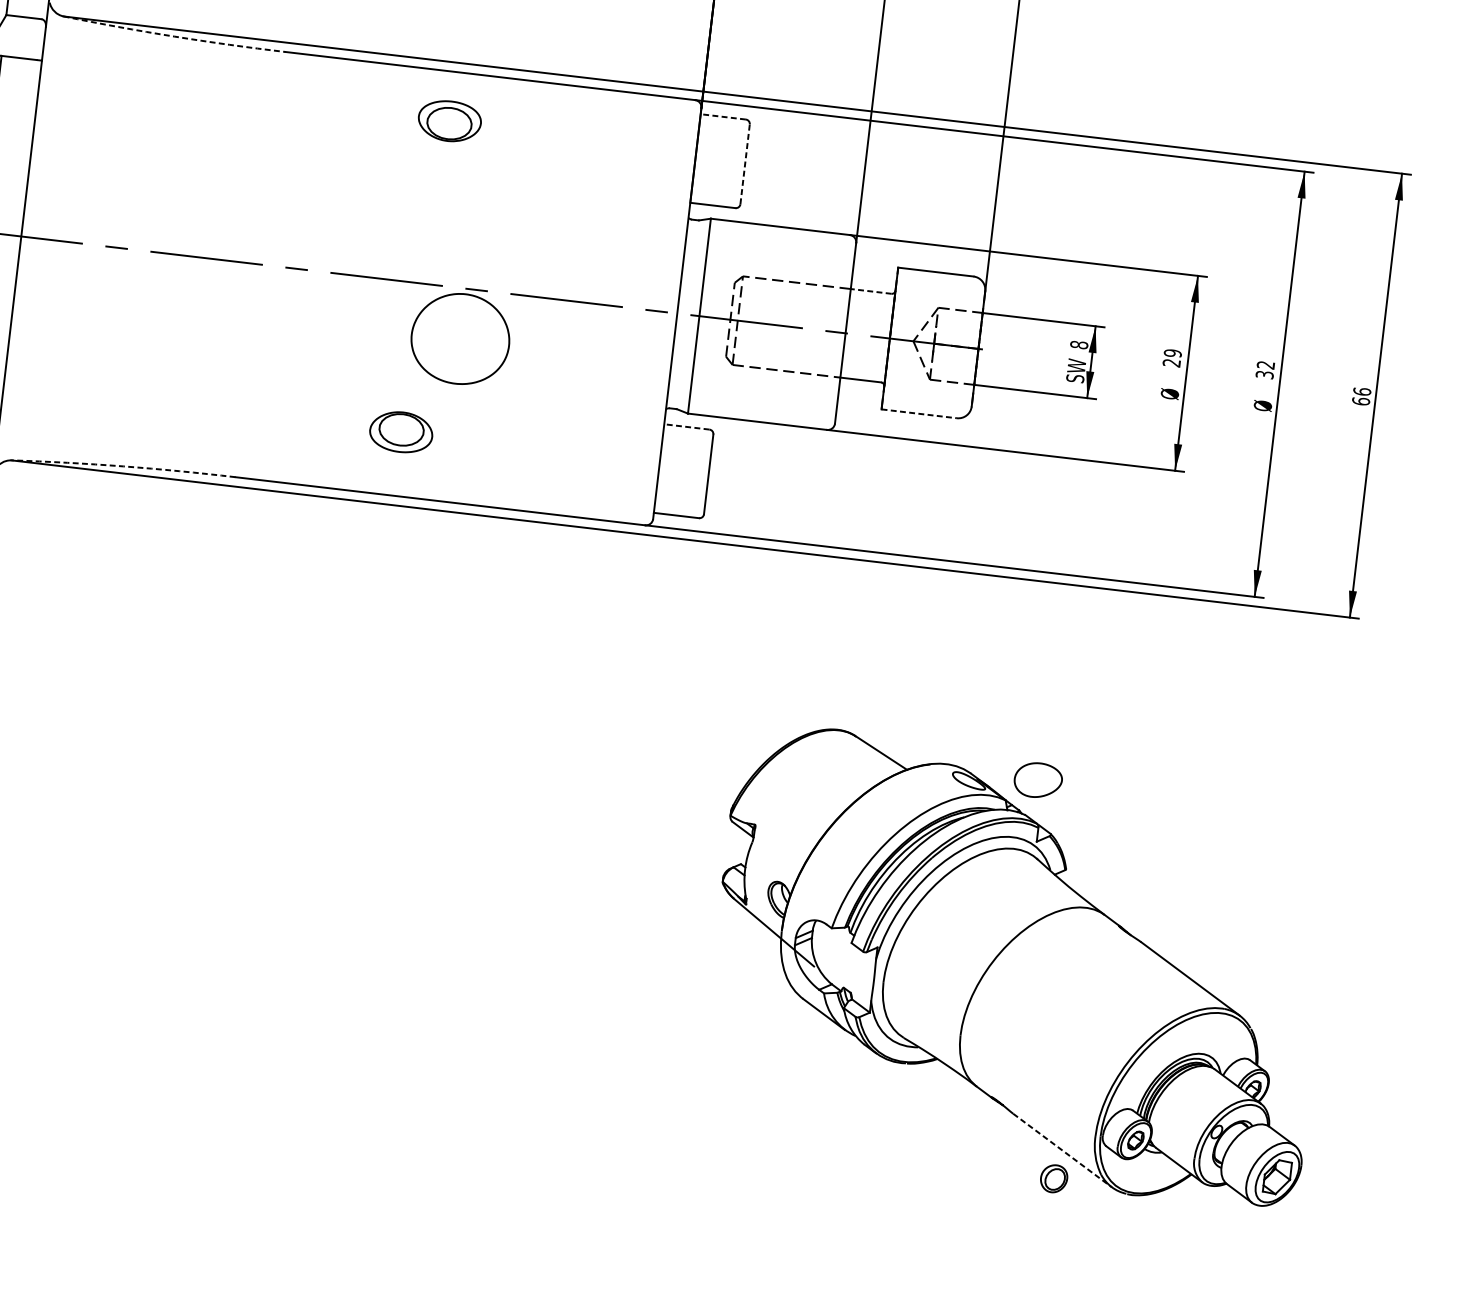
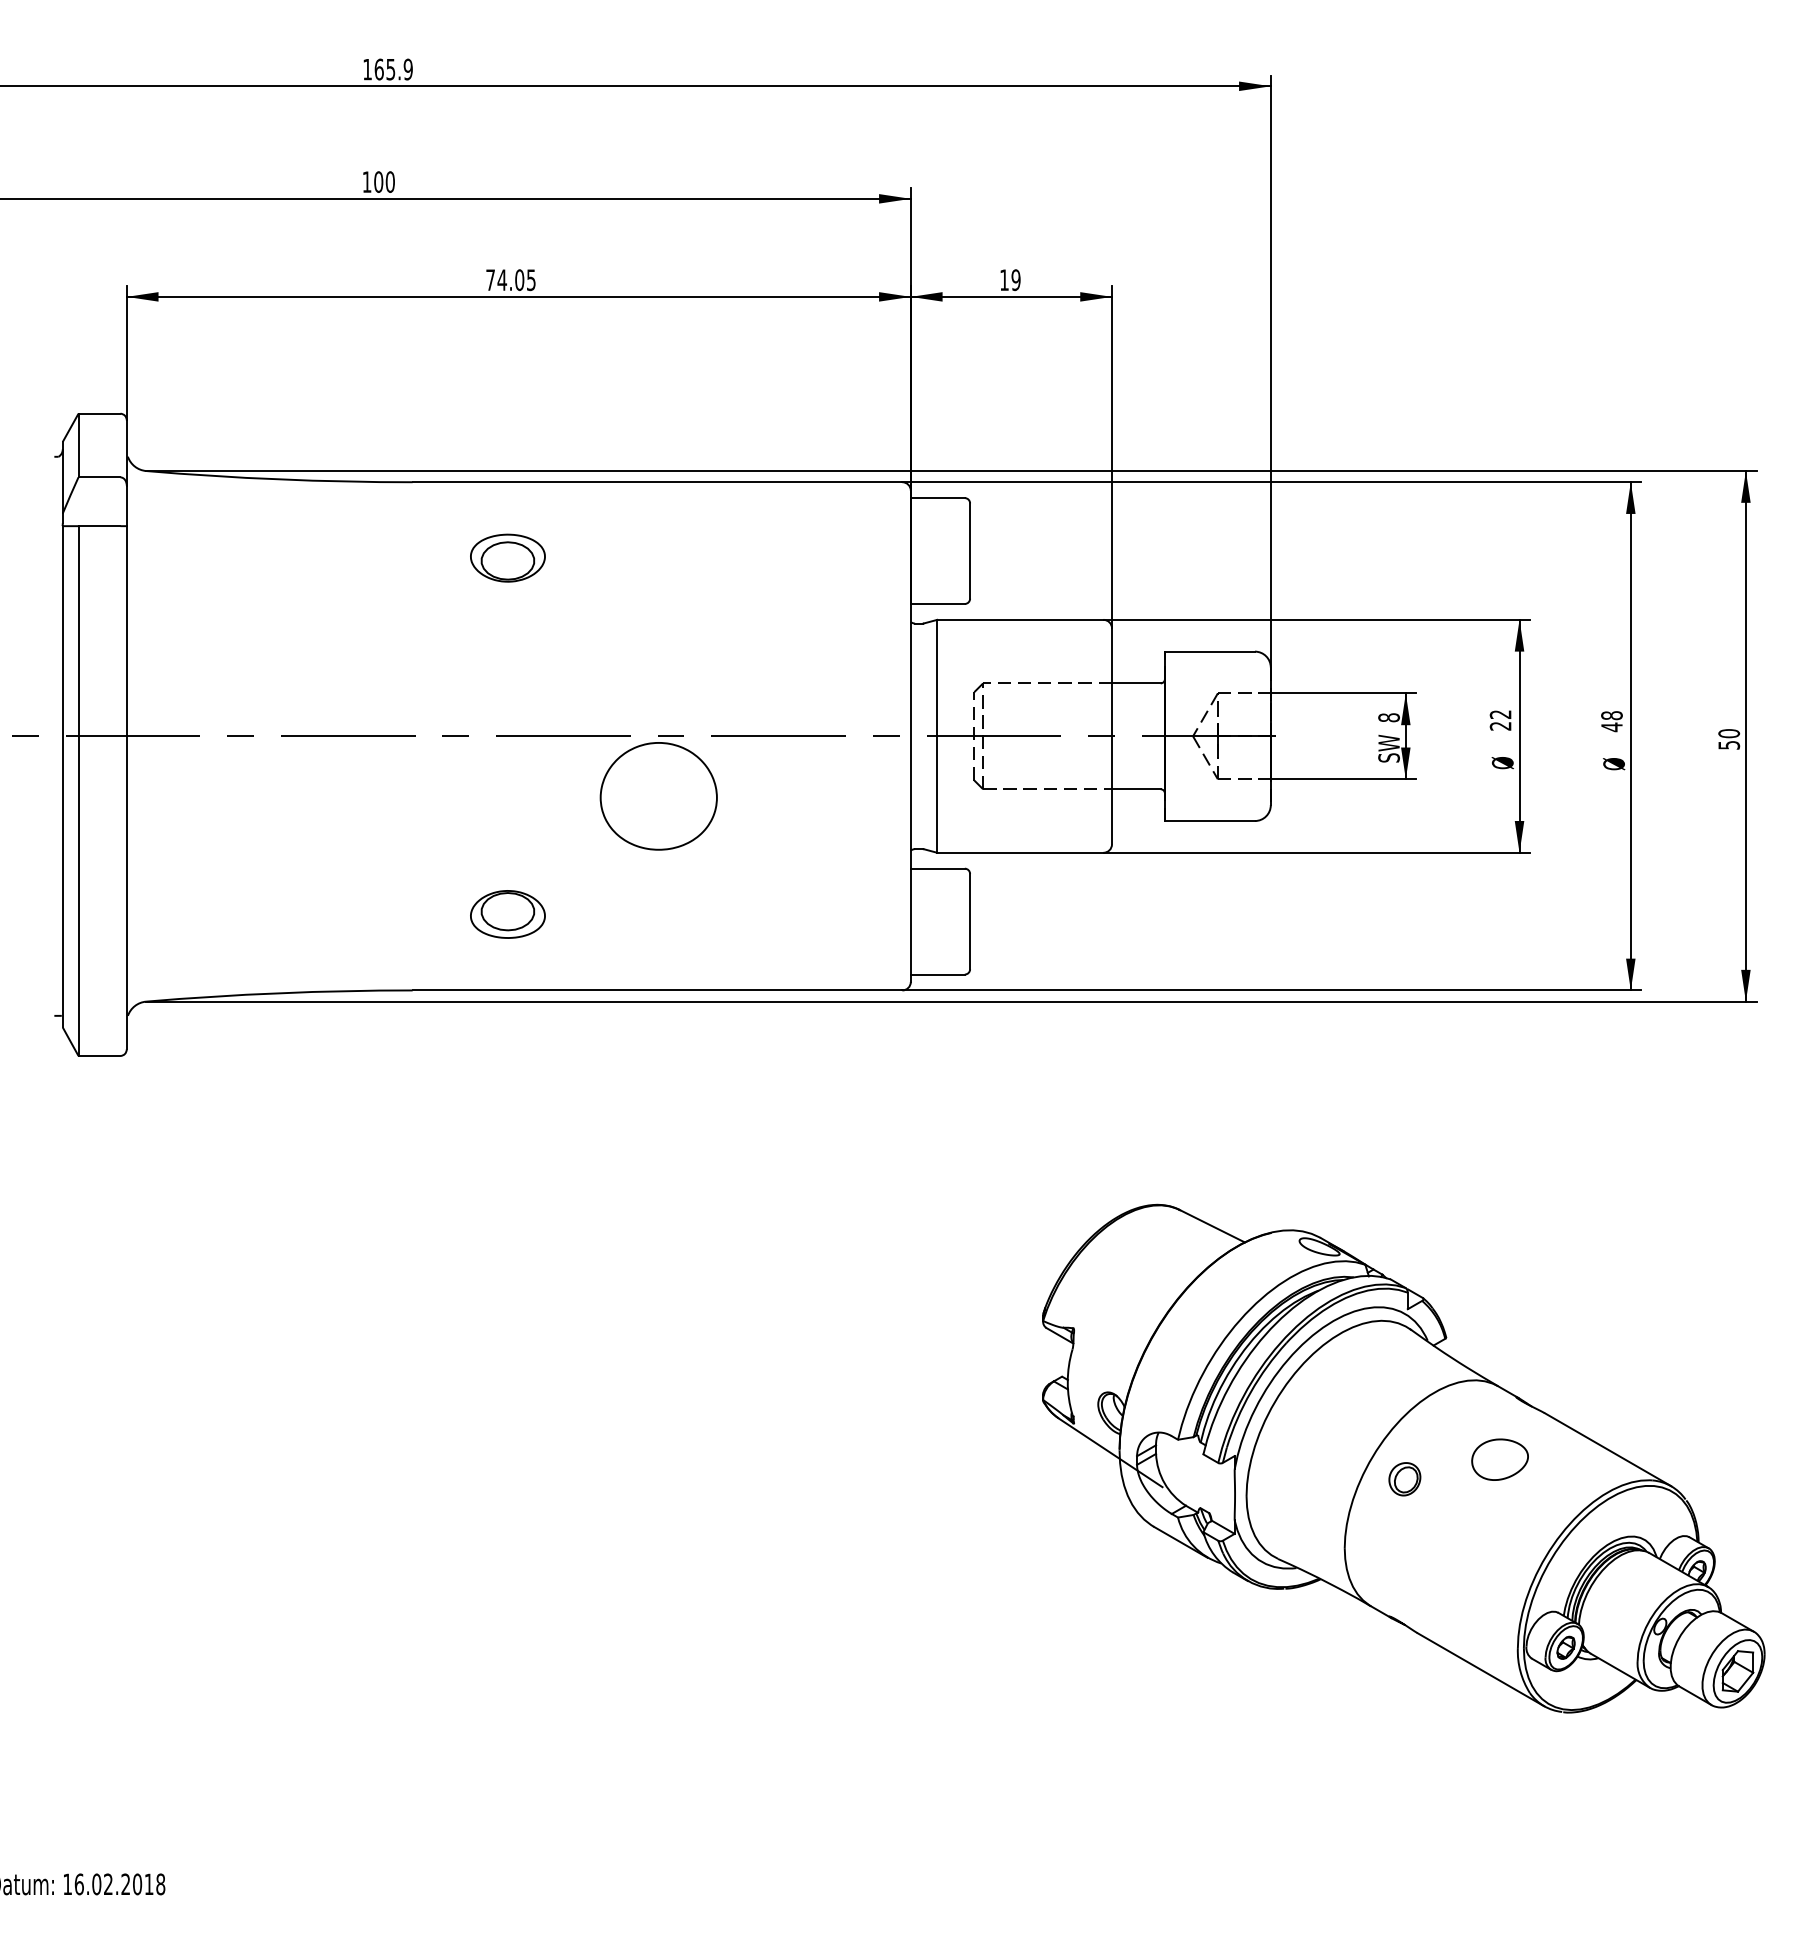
arc: (174, 36) -> (279, 479), dashed -> solid
line: (722, 117) -> (937, 498), dashed -> solid
part: (449, 120) -> (507, 557), moved
line: (745, 164) -> (970, 551), dashed -> solid
line: (870, 291) -> (1135, 683), dashed -> solid
text: (1172, 353) -> (1500, 714), 29 -> 22
text: (1264, 370) -> (1611, 721), 32 -> 48
text: (1361, 396) -> (1729, 739), 66 -> 50
line: (918, 414) -> (1209, 821), dashed -> solid
line: (686, 426) -> (937, 868), dashed -> solid
part: (400, 432) -> (507, 914), moved
arc: (123, 466) -> (279, 993), dashed -> solid
part: (1037, 780) -> (1499, 1459), moved
line: (1062, 1151) -> (1481, 1670), dashed -> solid
part: (1053, 1178) -> (1404, 1479), moved

